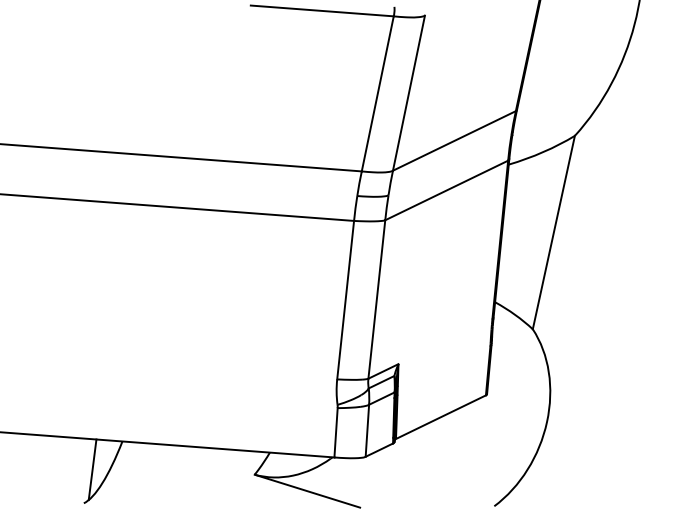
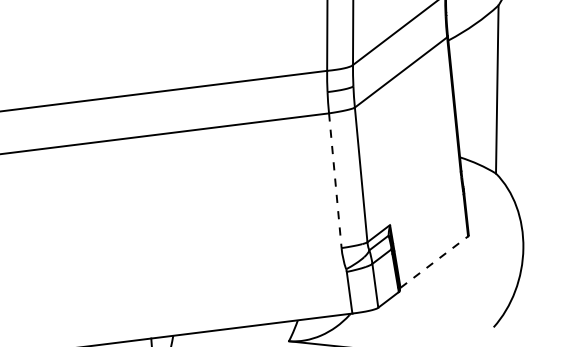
line: (345, 300) -> (335, 181), solid -> dashed
line: (440, 417) -> (433, 262), solid -> dashed

